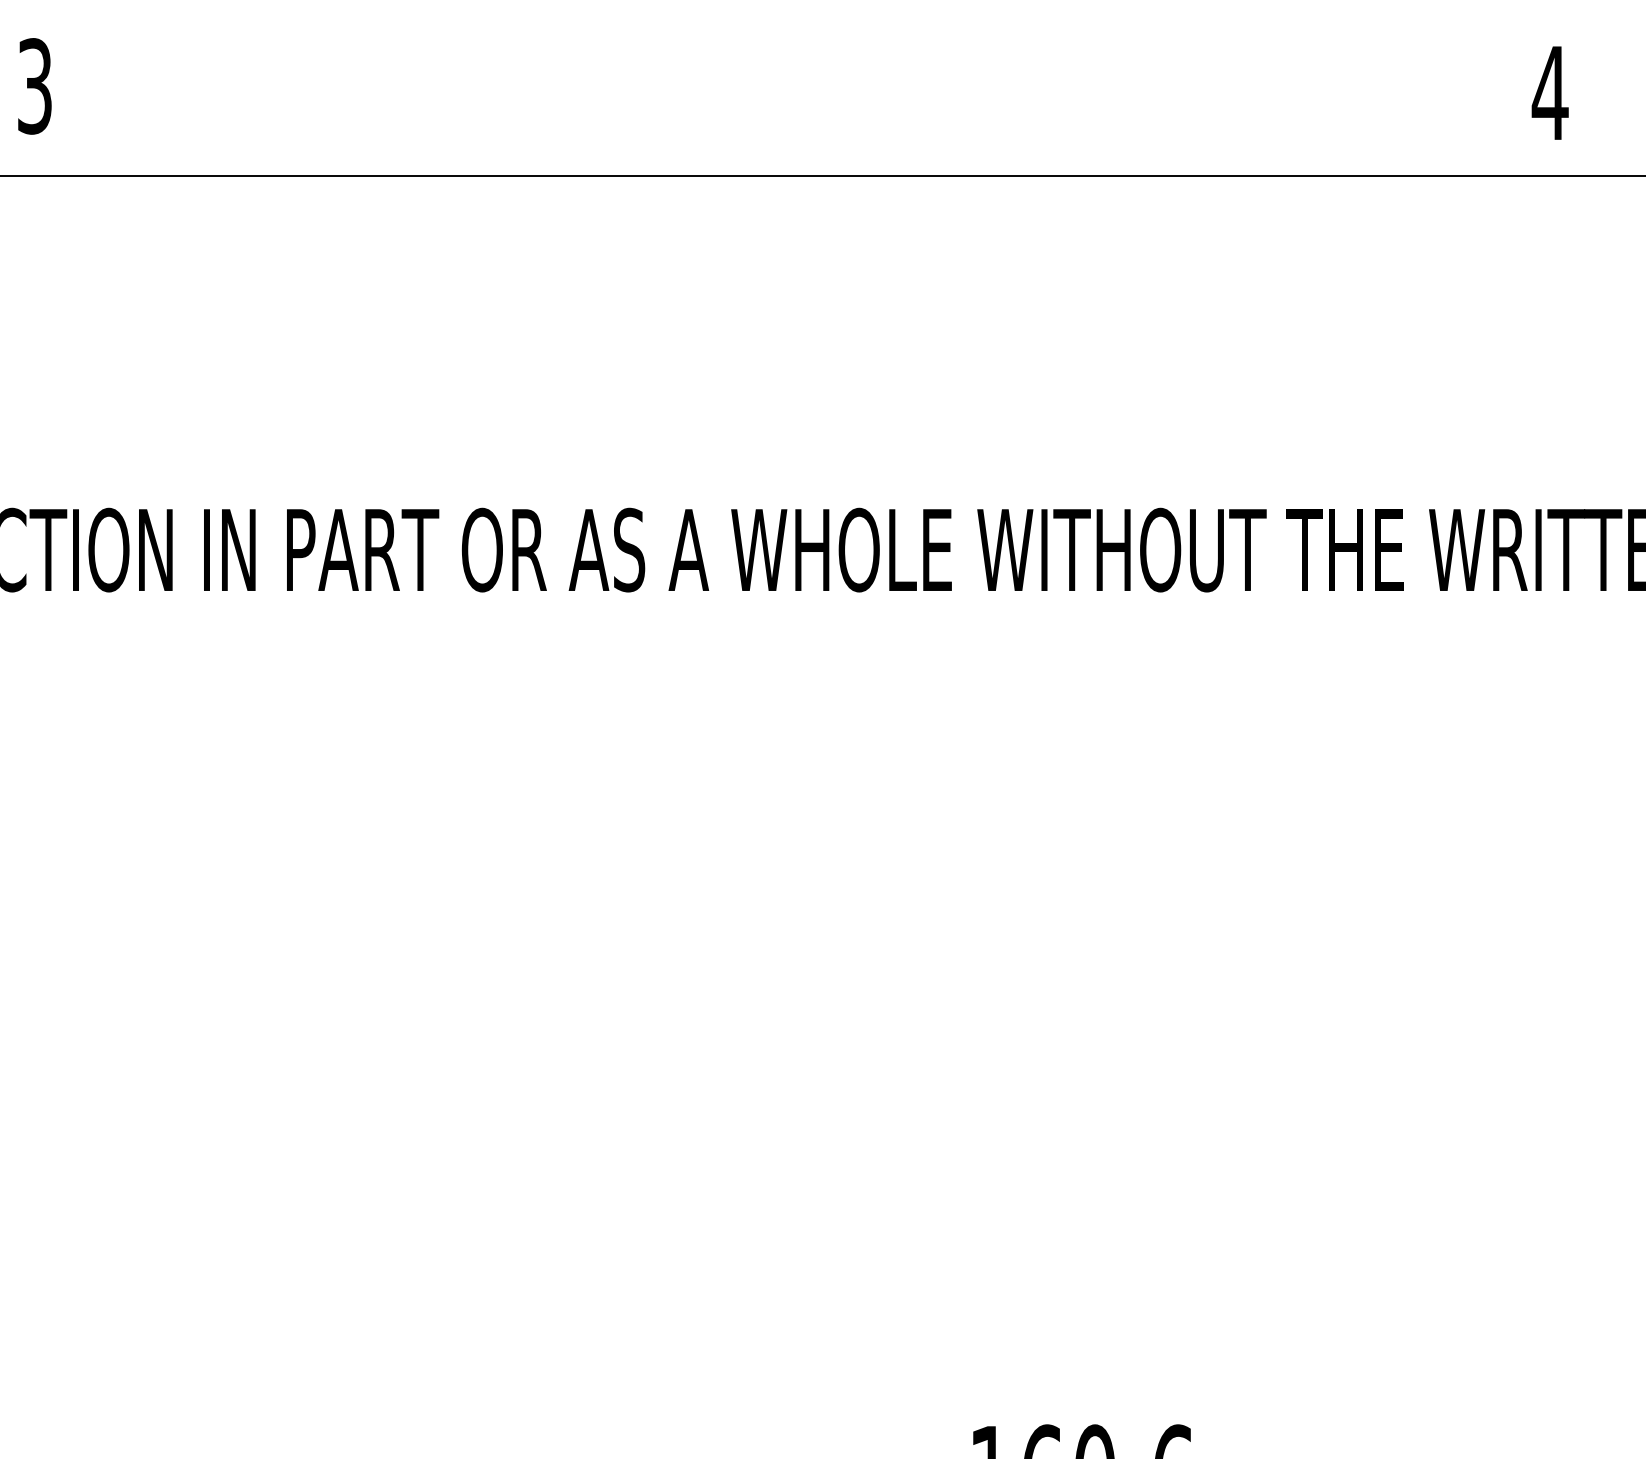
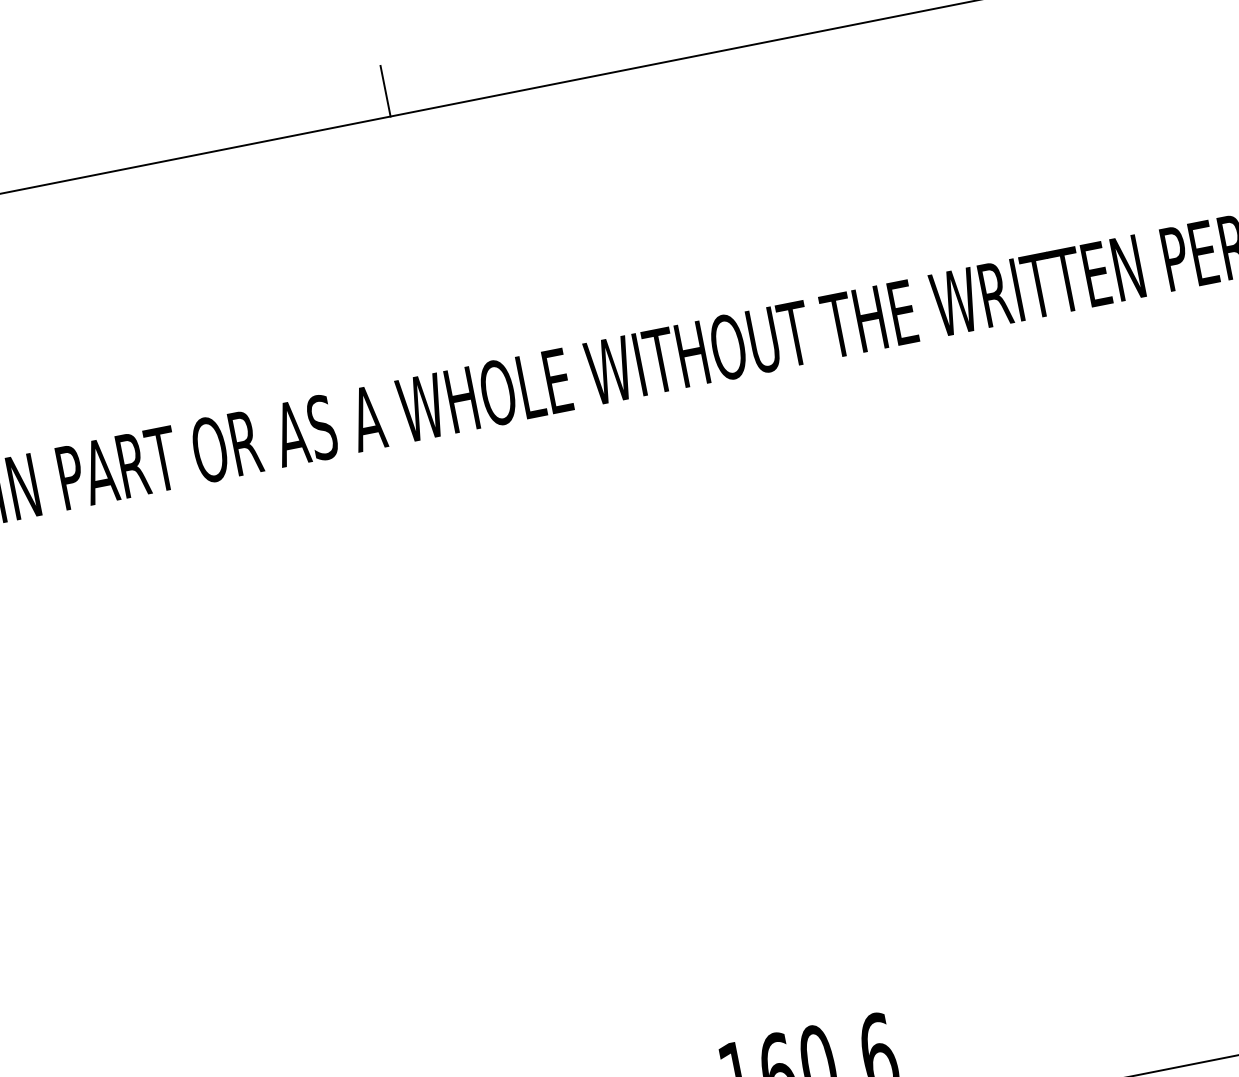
line: (792, 142) -> (385, 91), added

